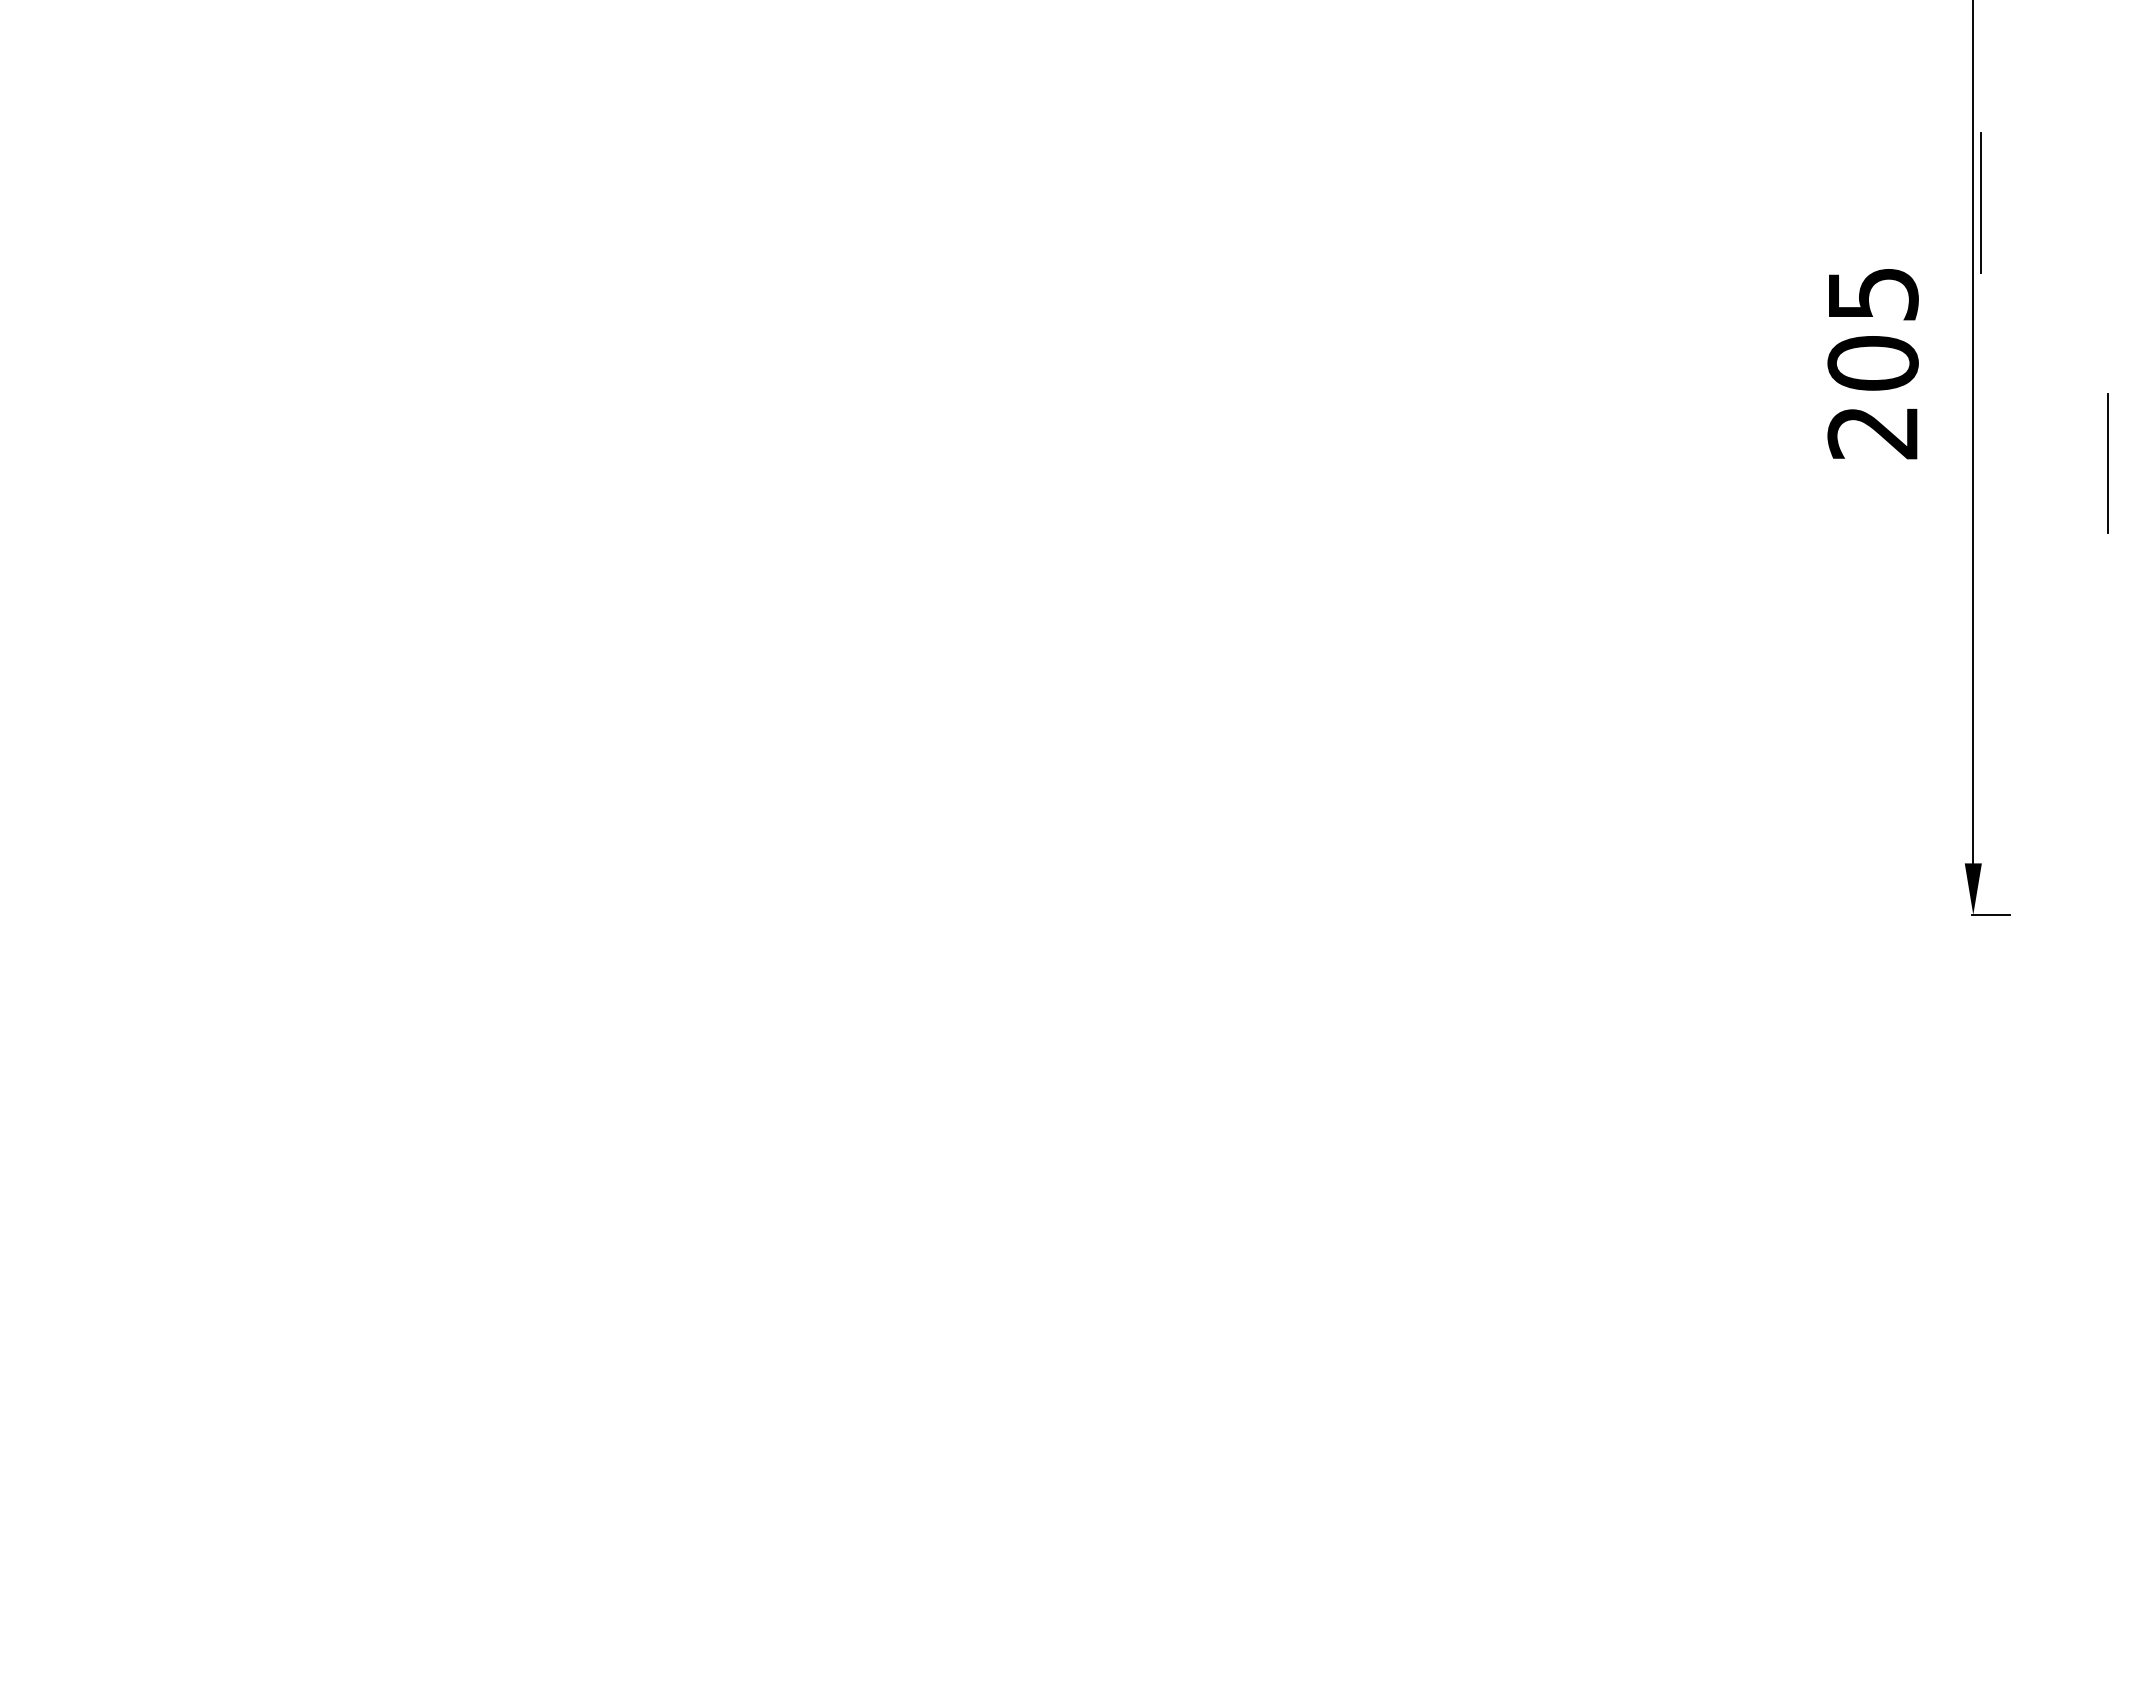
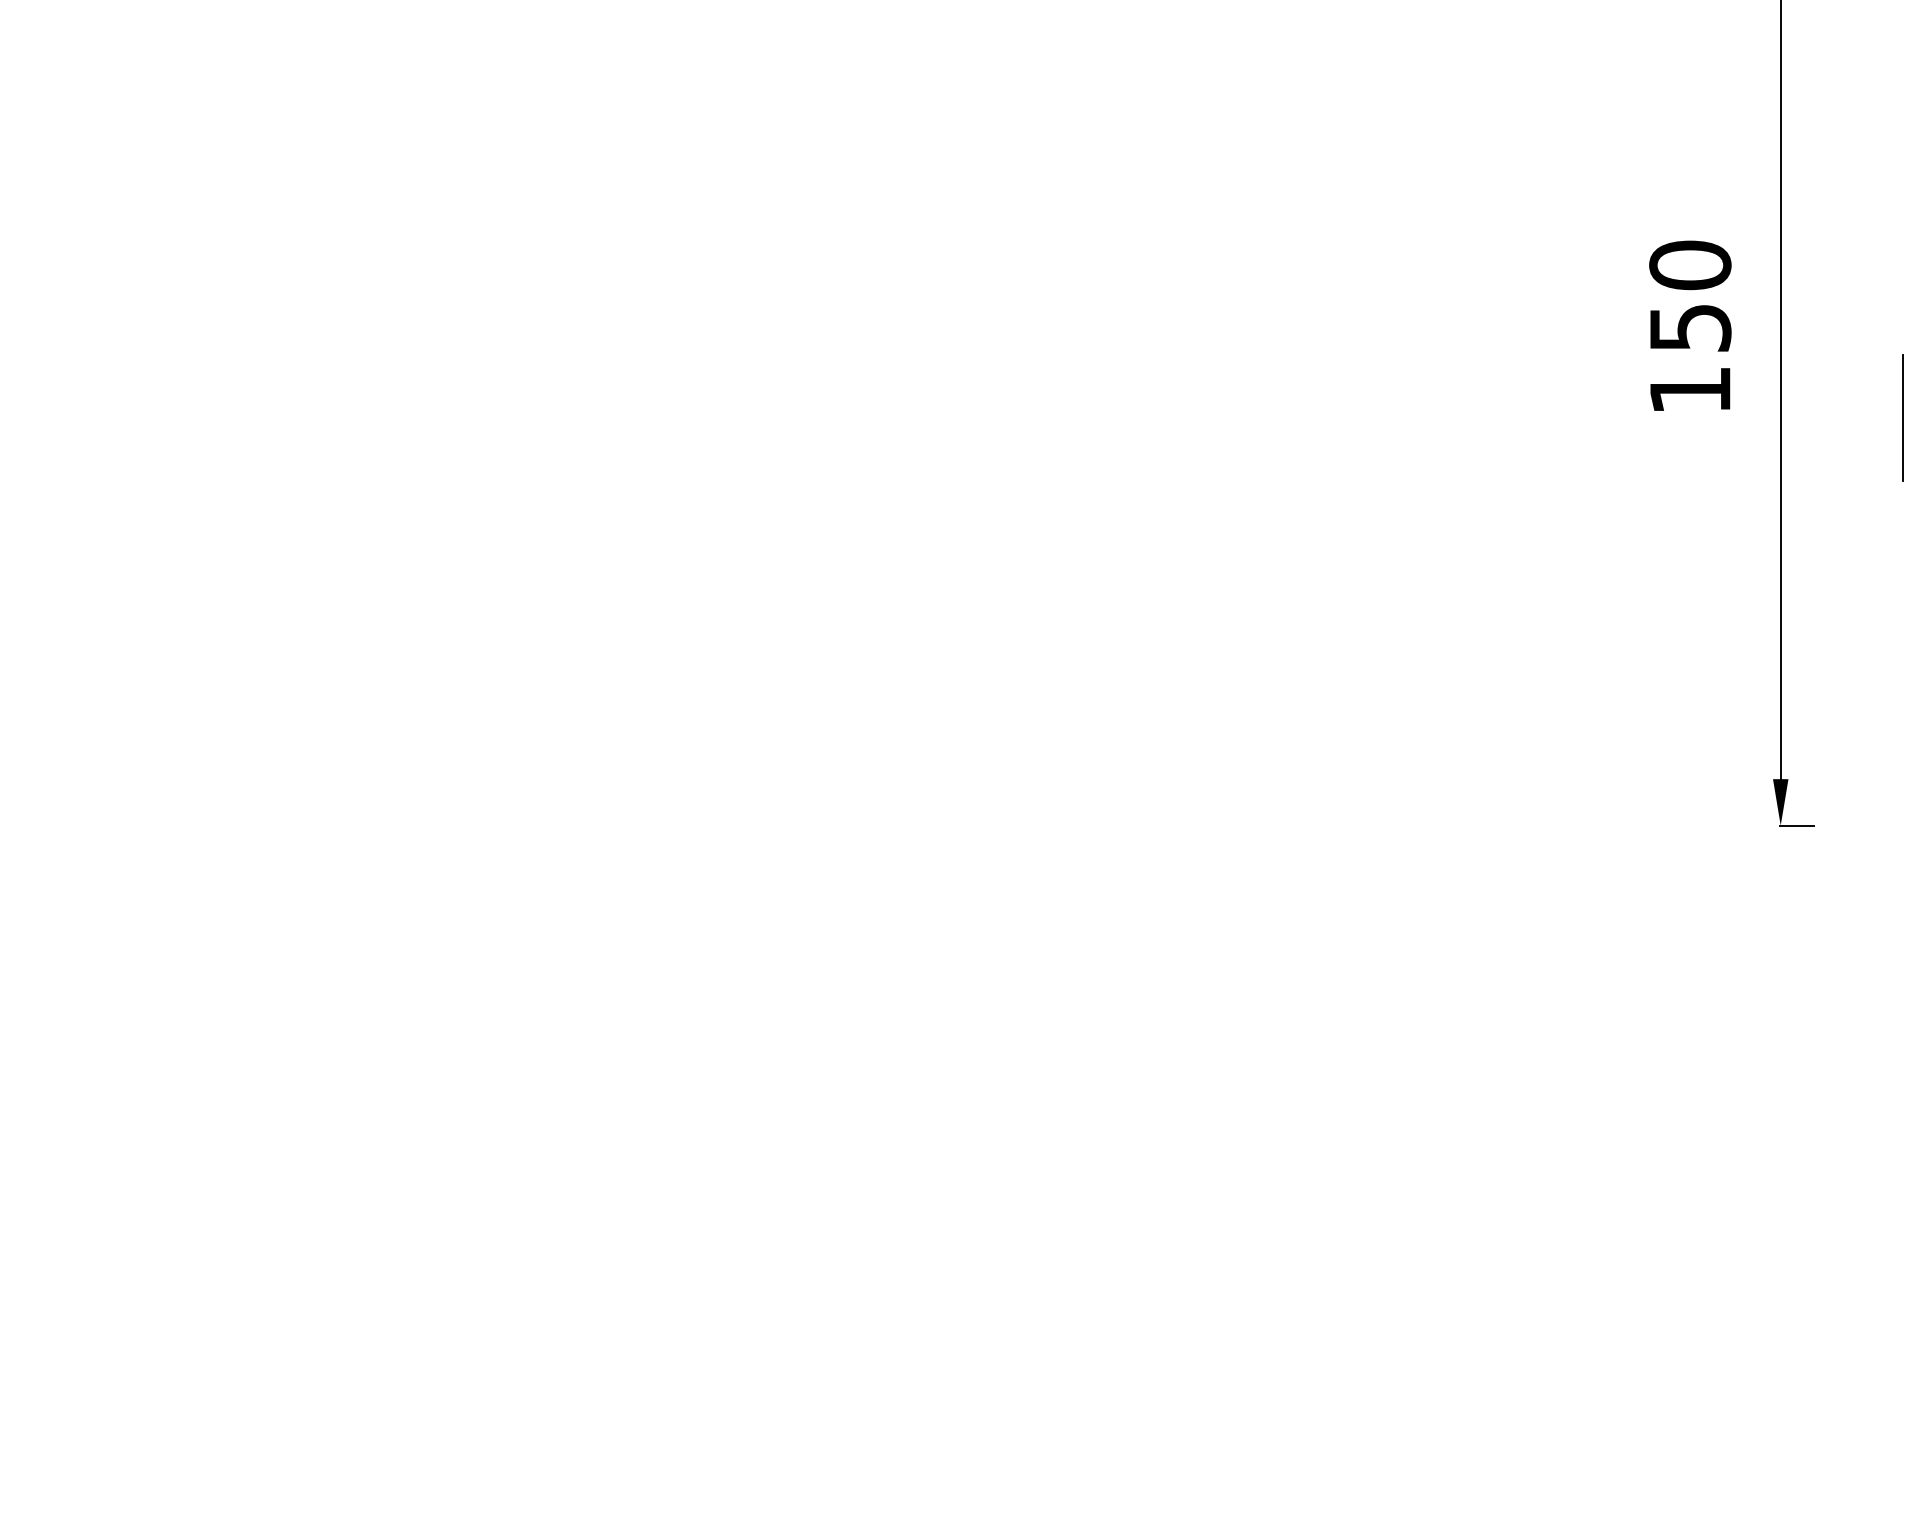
line: (1980, 202) -> (1787, 182), removed
text: (1873, 362) -> (1690, 327), 205 -> 150

